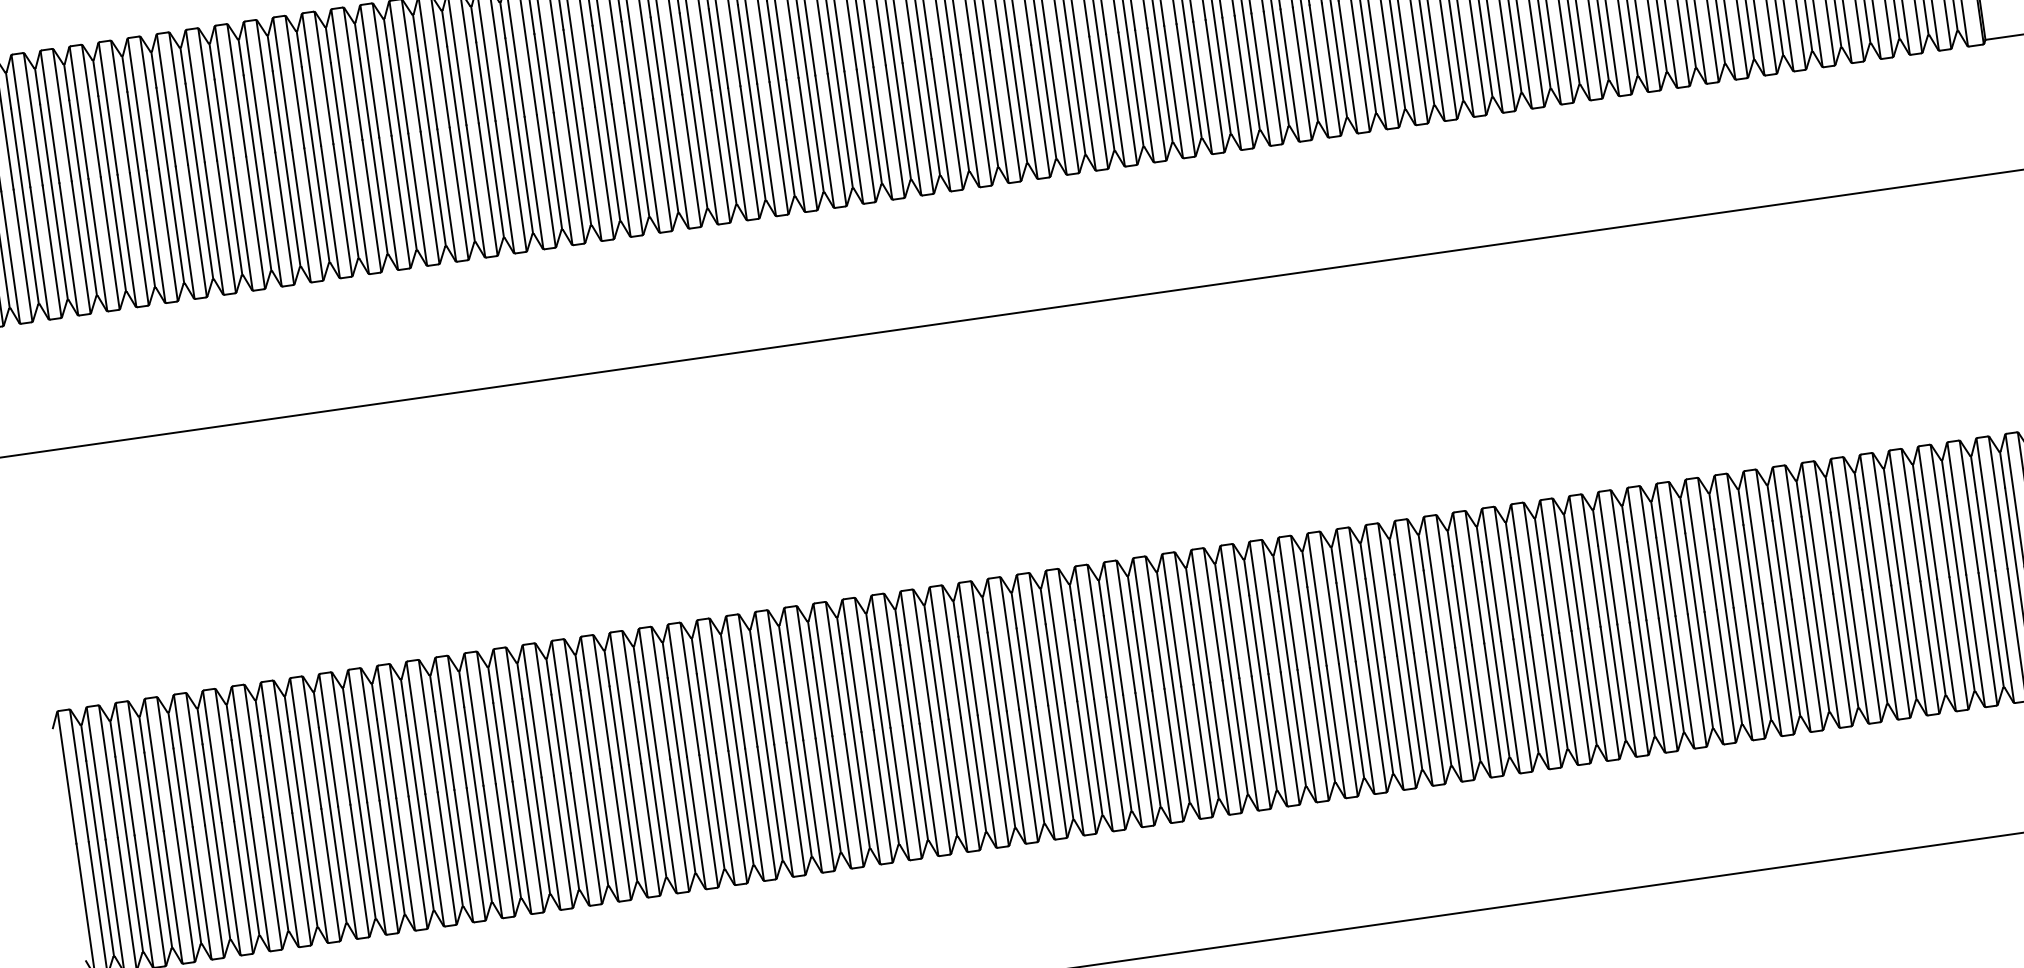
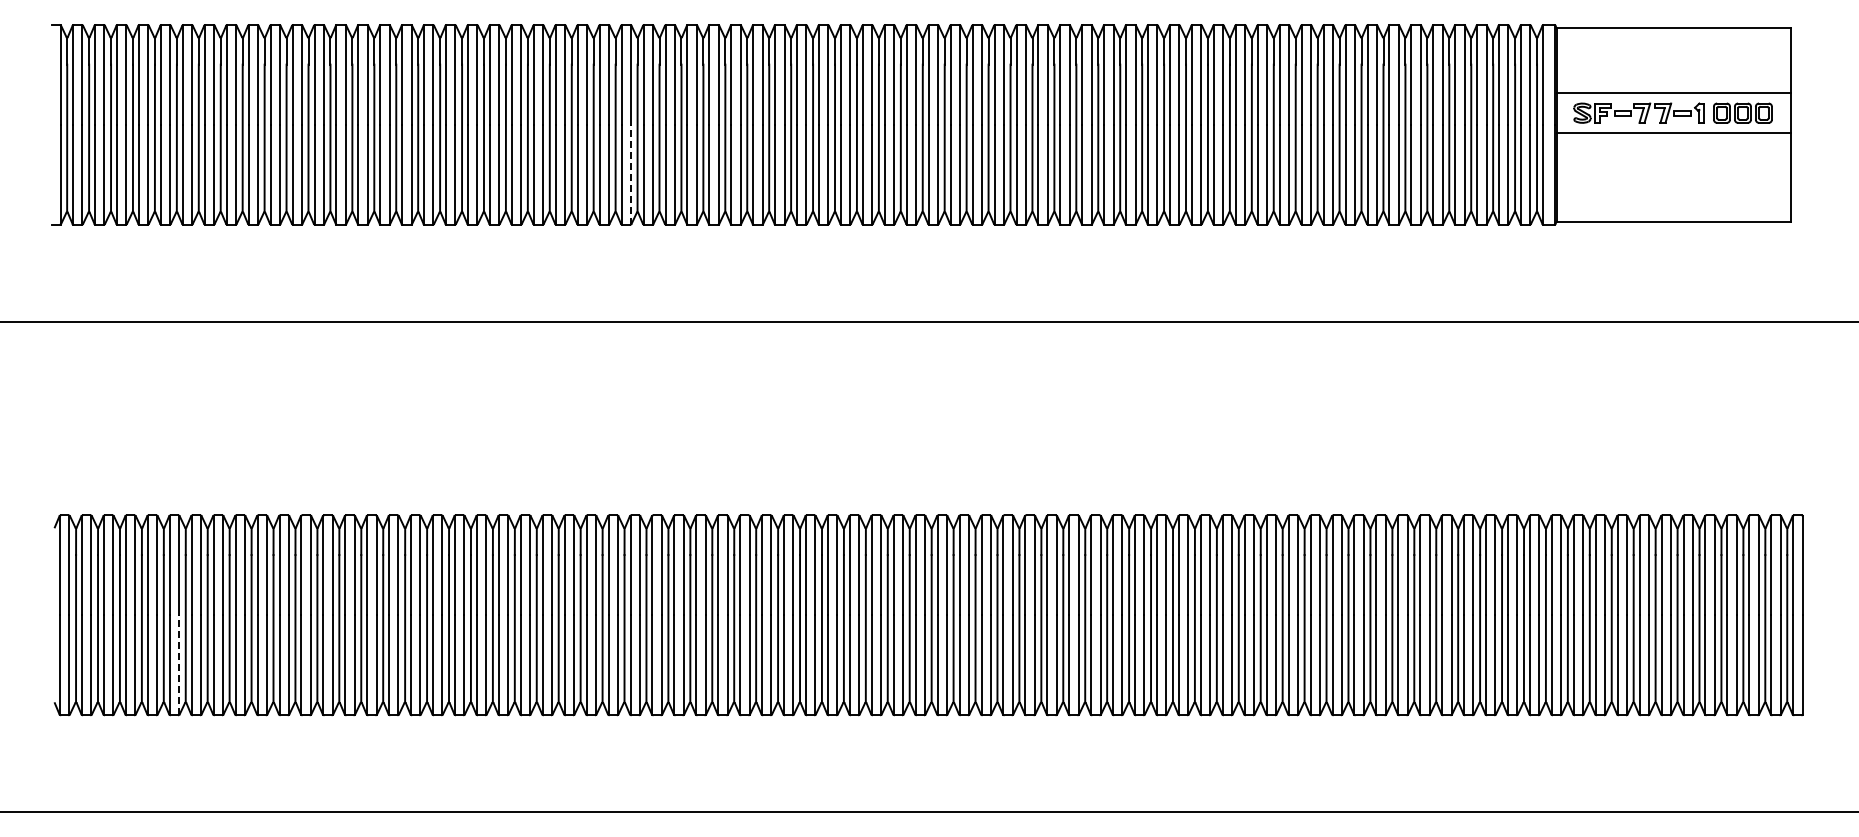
line: (749, 151) -> (630, 174), solid -> dashed
line: (244, 887) -> (179, 665), solid -> dashed

